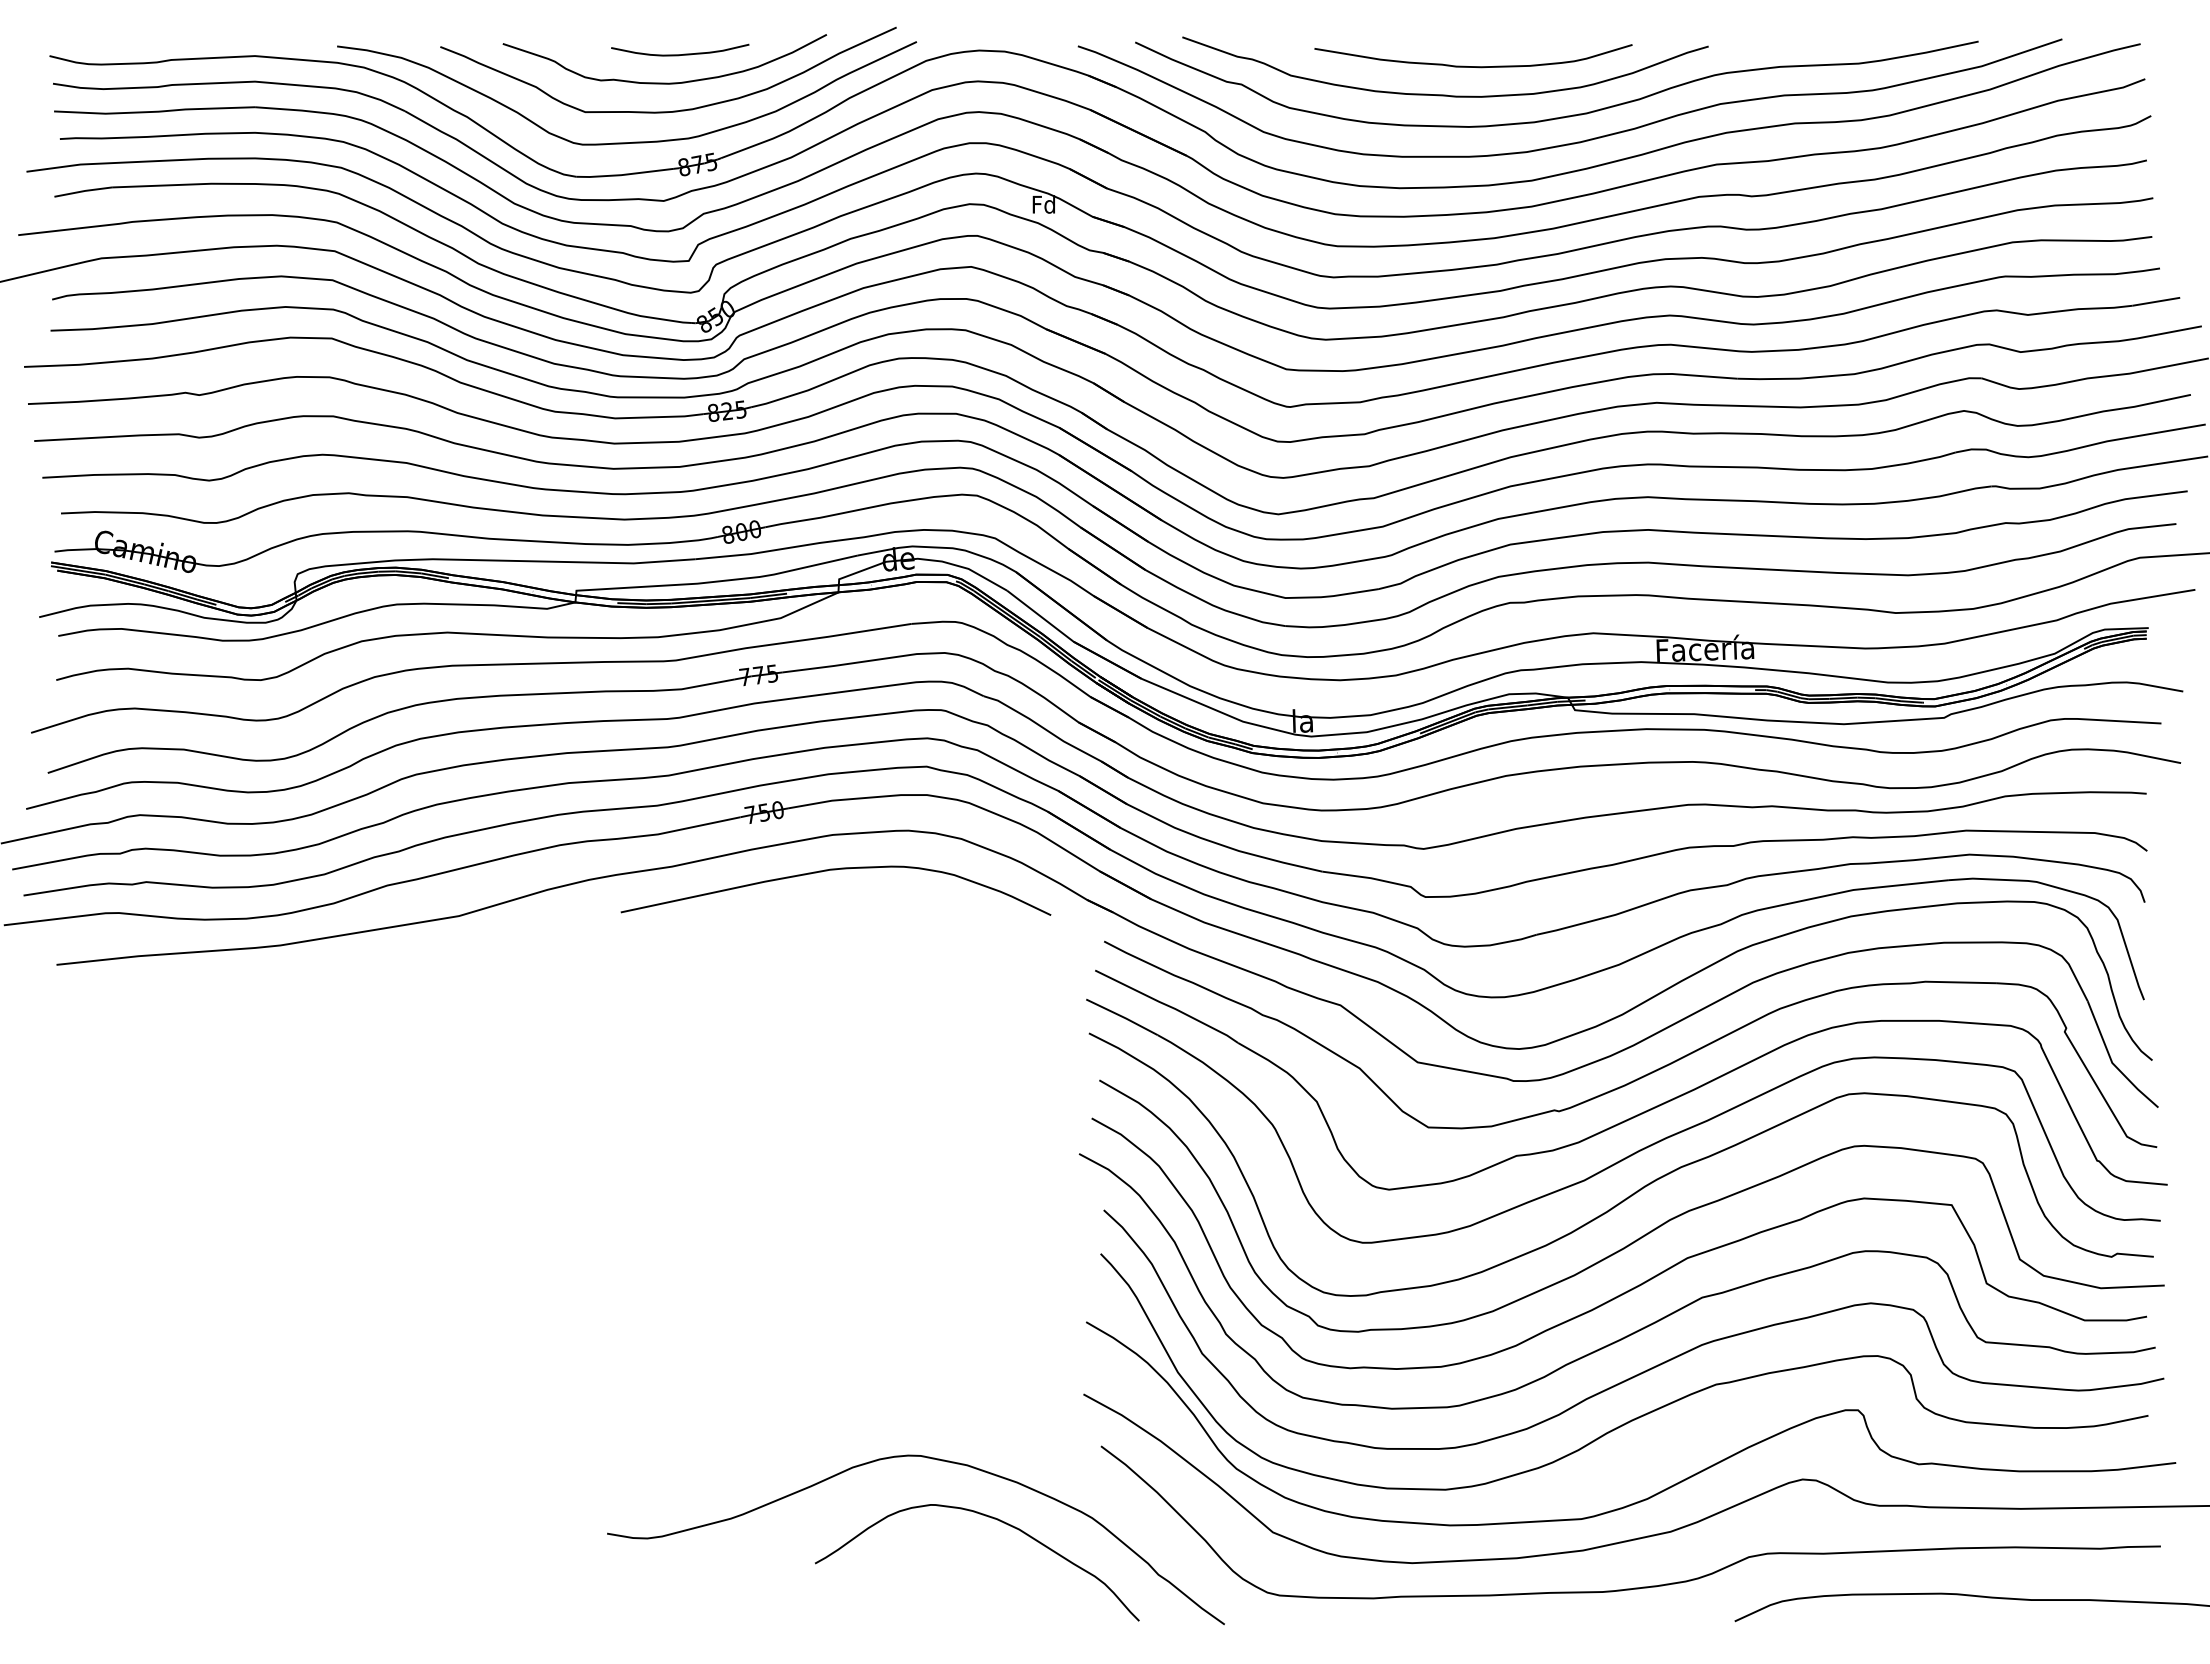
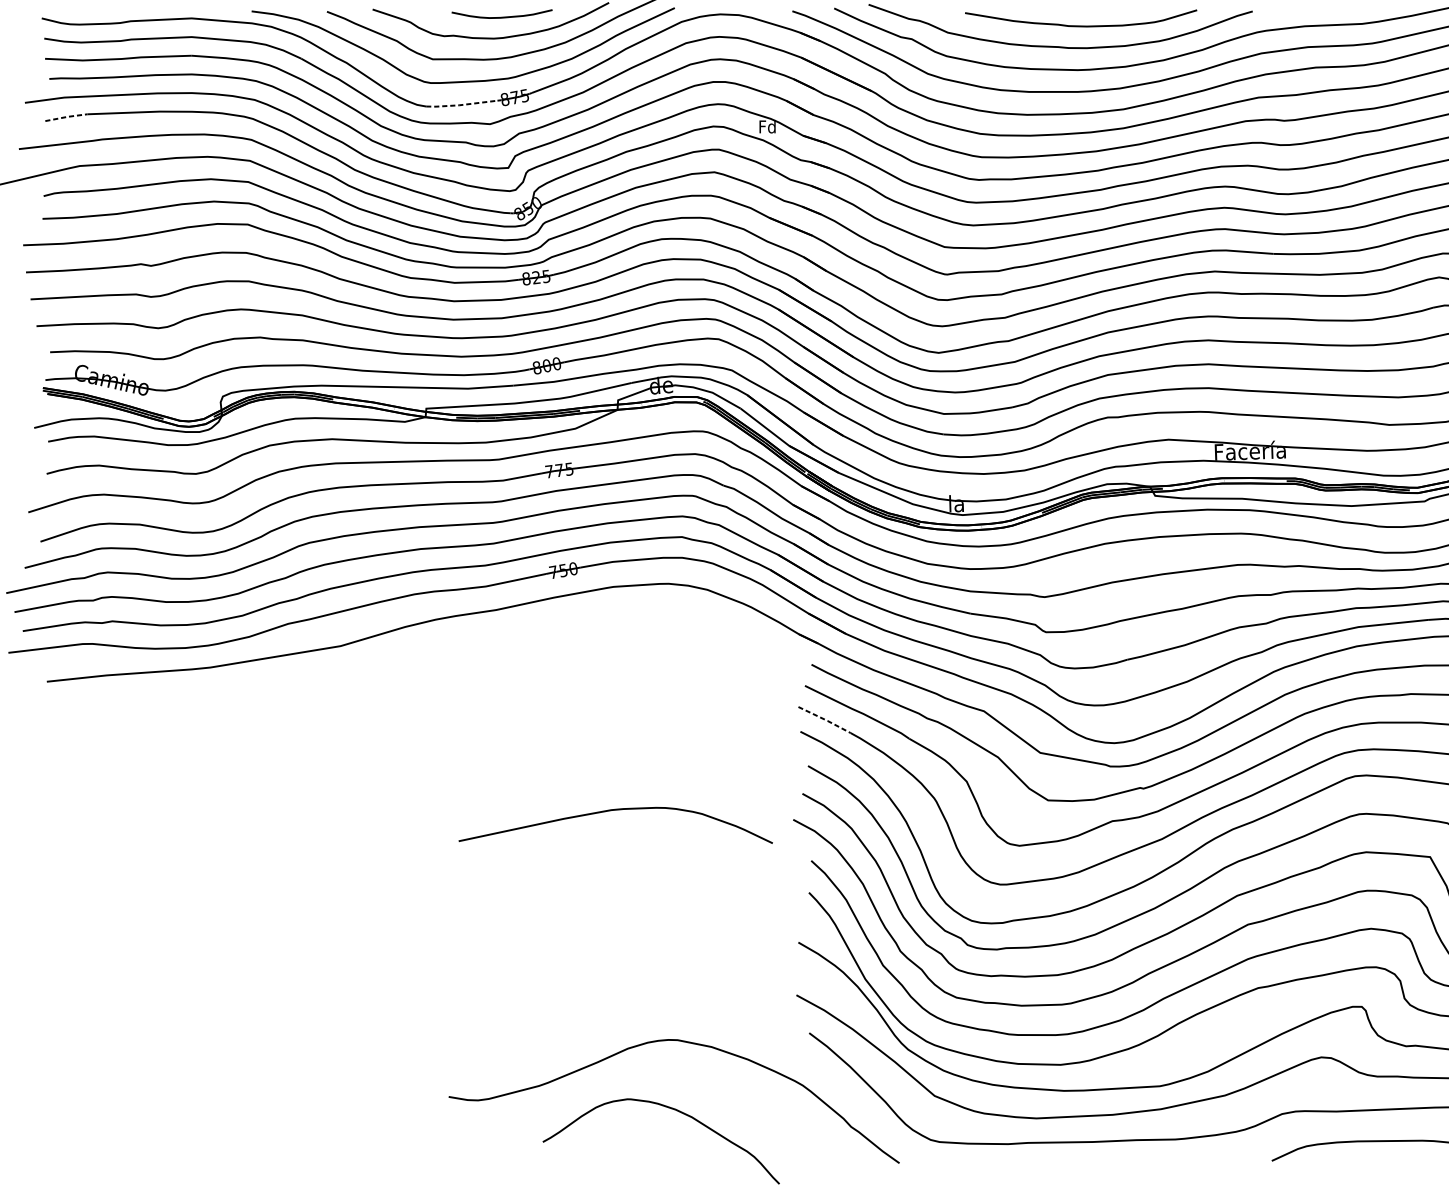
line: (624, 174) -> (461, 104), solid -> dashed
line: (84, 191) -> (67, 117), solid -> dashed
curve: (835, 870) -> (615, 810), moved
line: (1122, 1016) -> (824, 719), solid -> dashed
curve: (991, 1518) -> (671, 1109), moved

